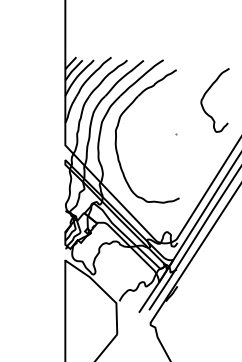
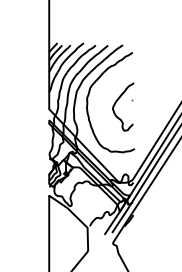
curve: (205, 95) -> (116, 103), moved

